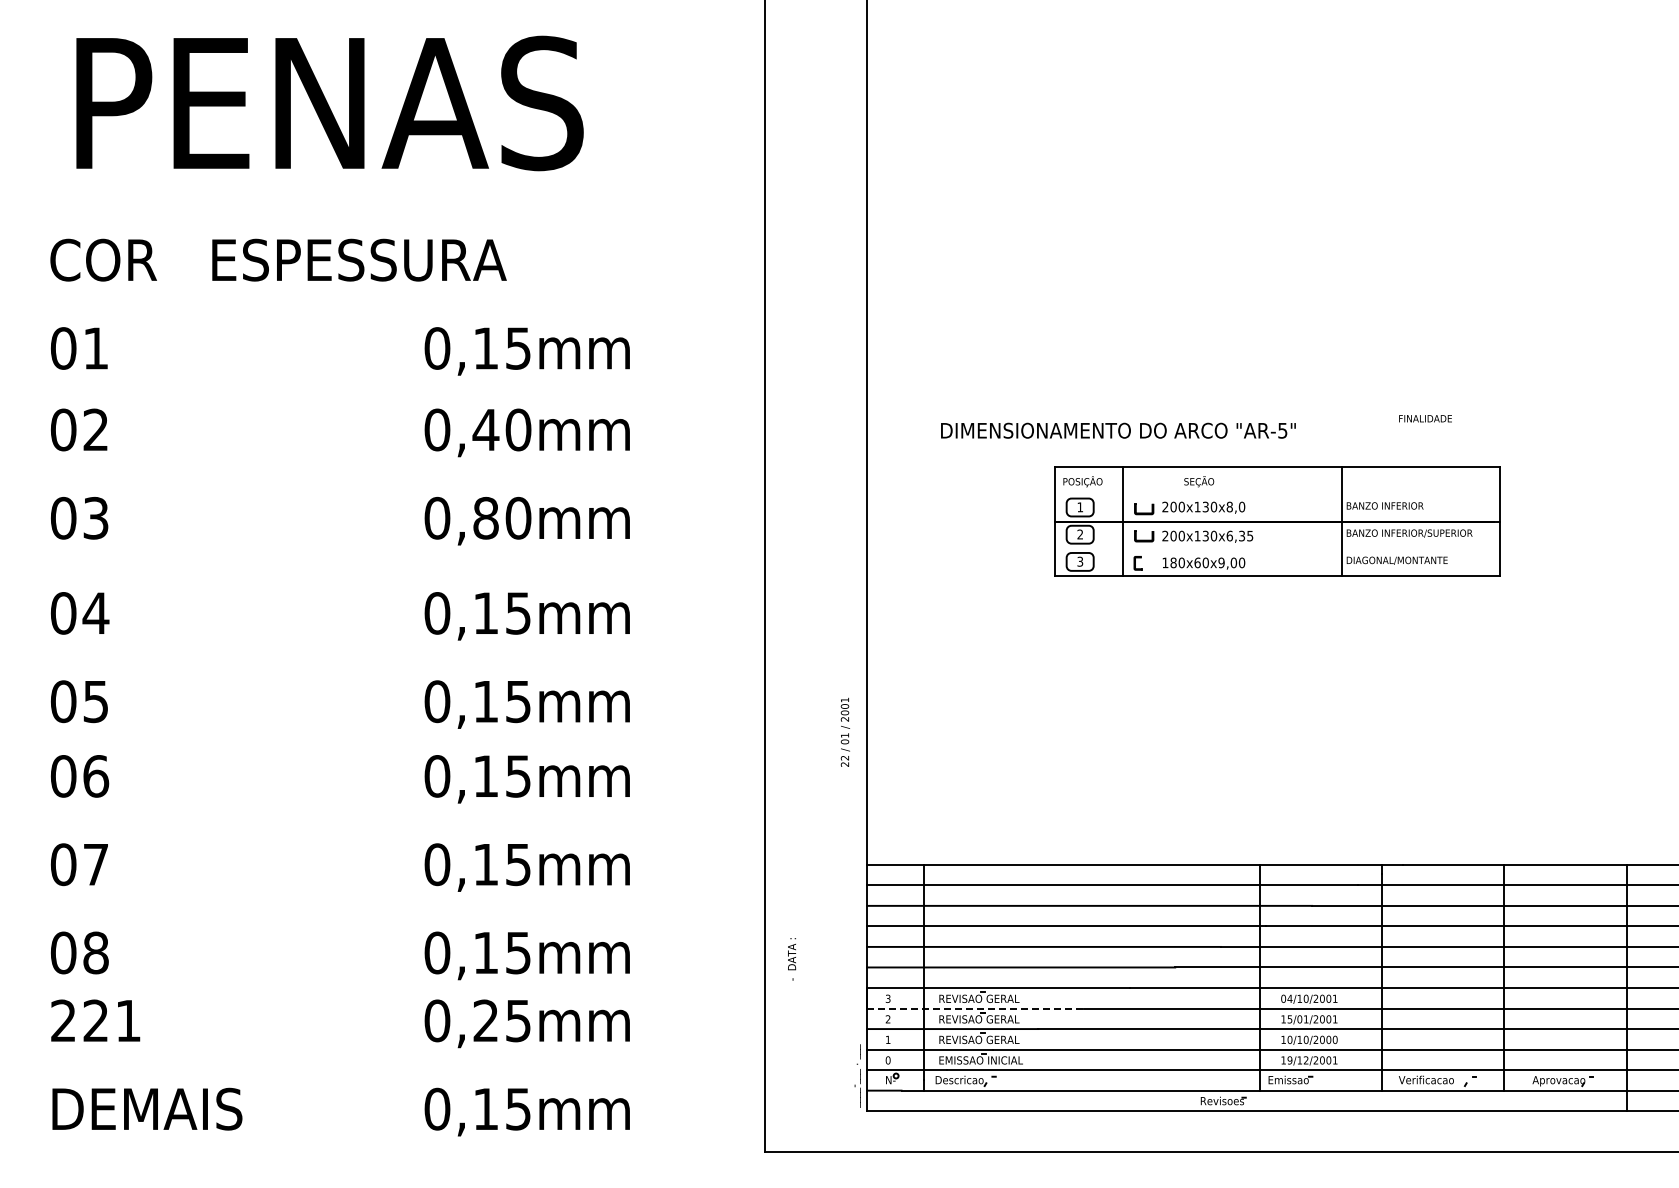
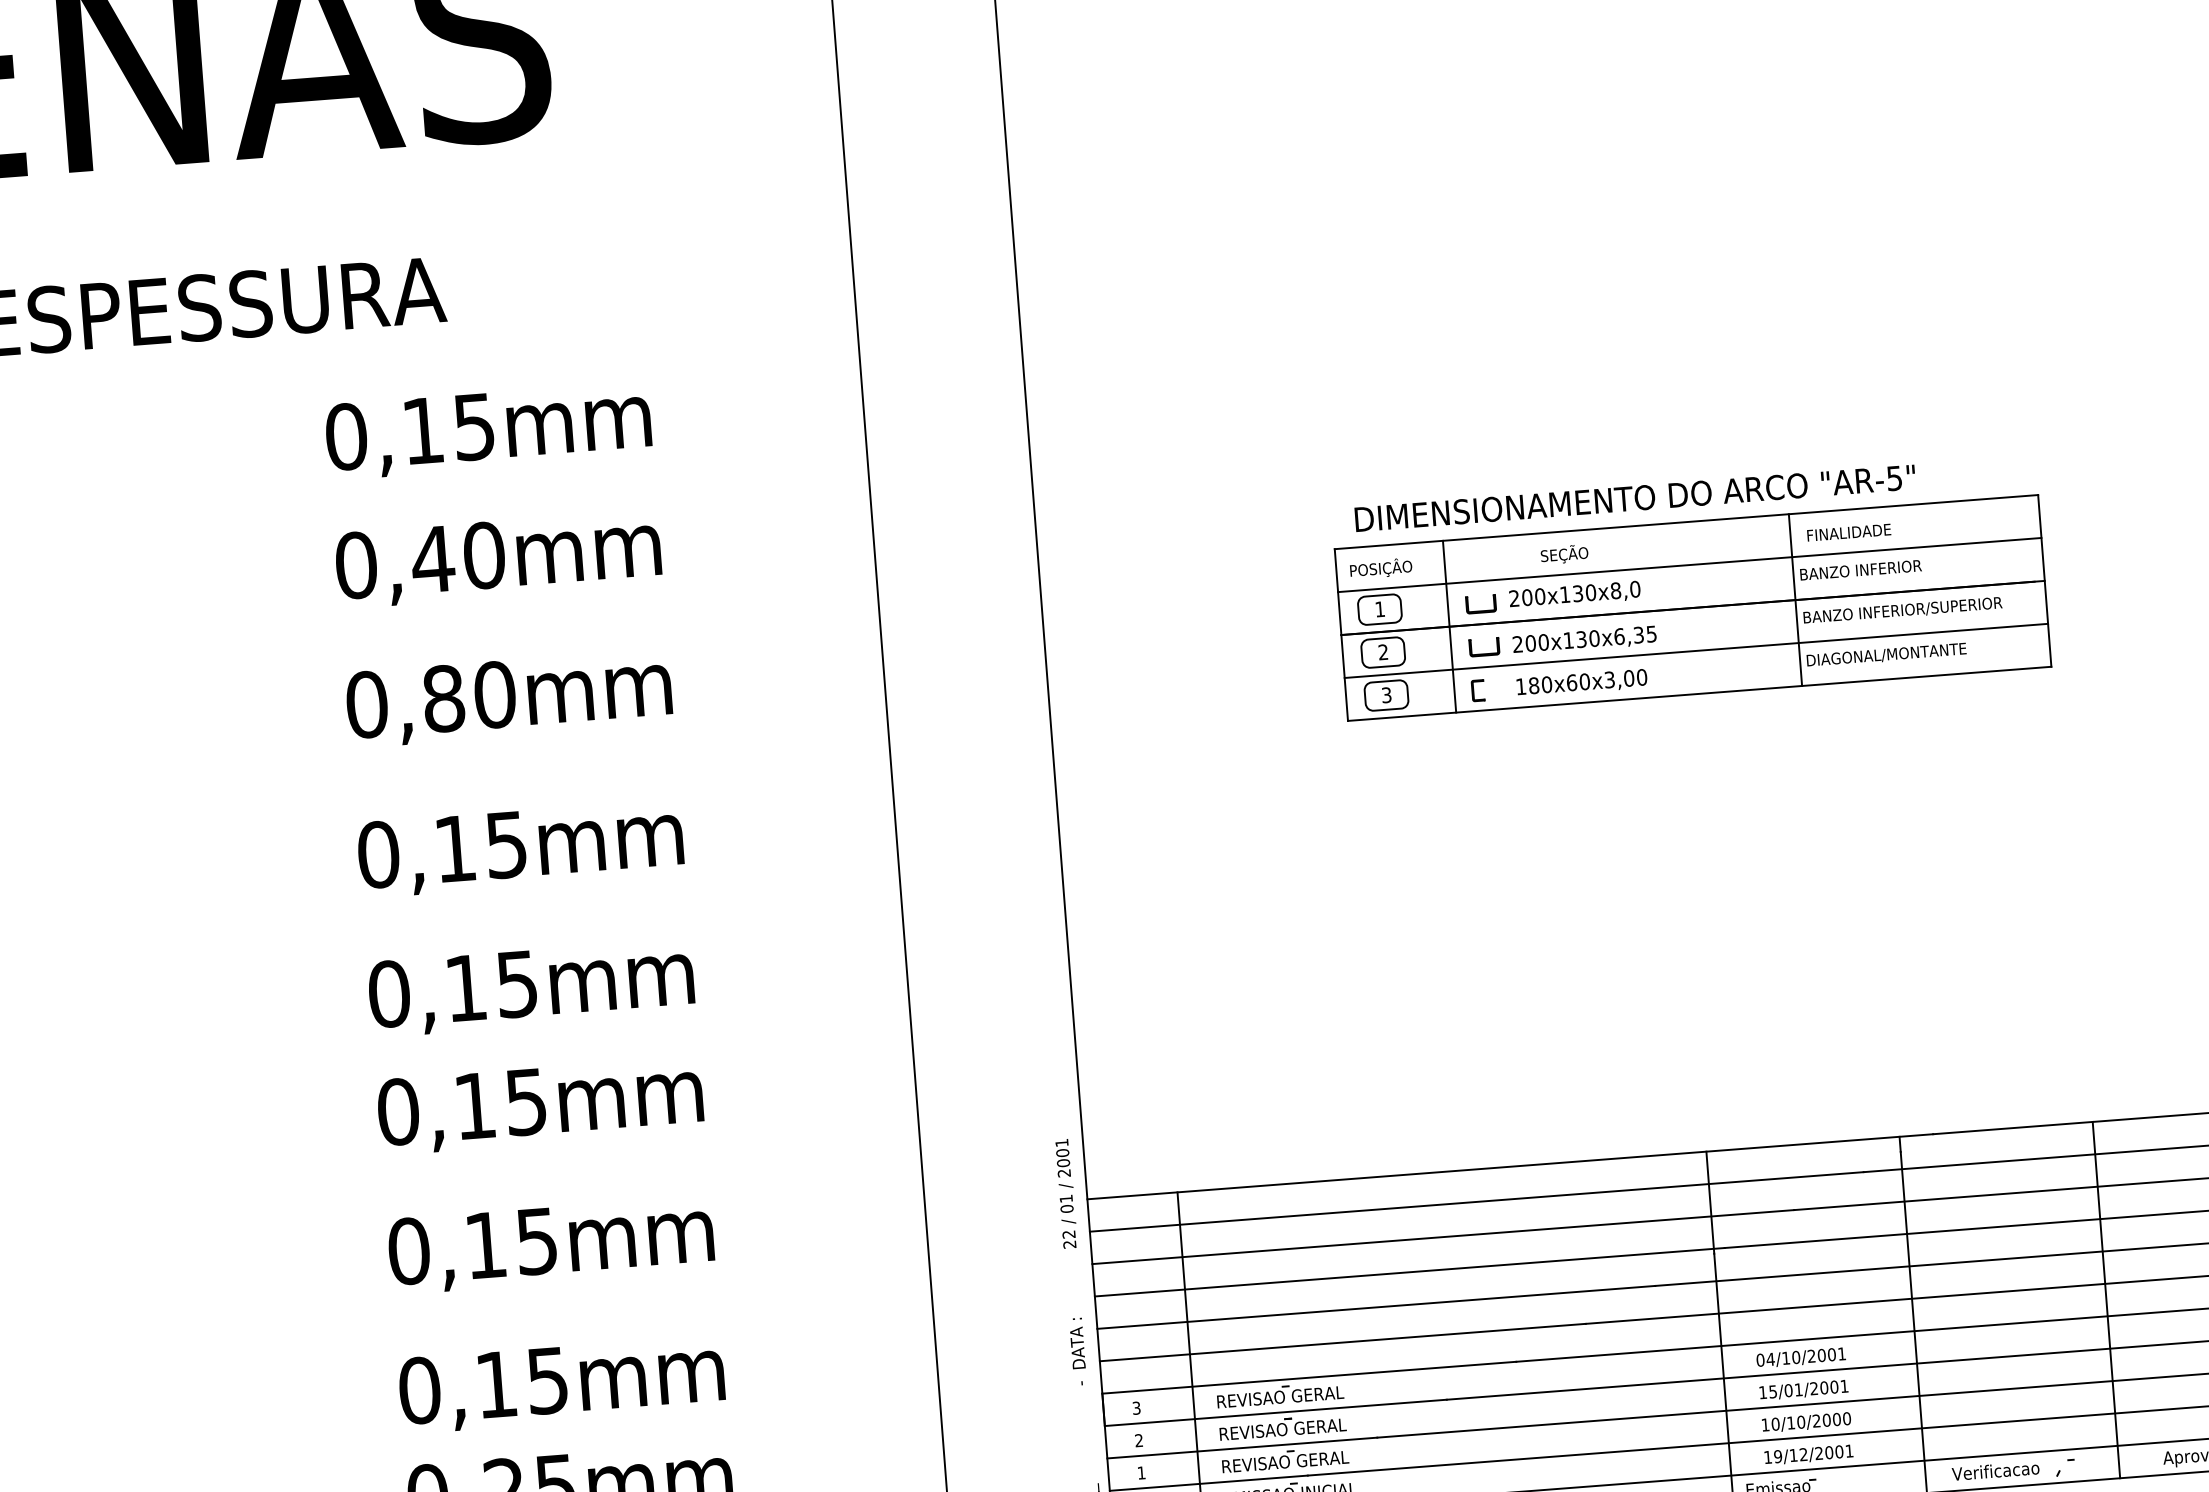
text: (1425, 418) -> (1849, 532), moved
text: (1118, 430) -> (1635, 497), moved
line: (1277, 494) -> (1689, 565), added
line: (1277, 548) -> (1696, 650), added
text: (1221, 562) -> (1609, 679), 180x60x9,00 -> 180x60x3,00
text: (844, 731) -> (1064, 1192), moved
text: (792, 959) -> (1078, 1351), moved
line: (976, 1008) -> (1277, 1412), dashed -> solid

